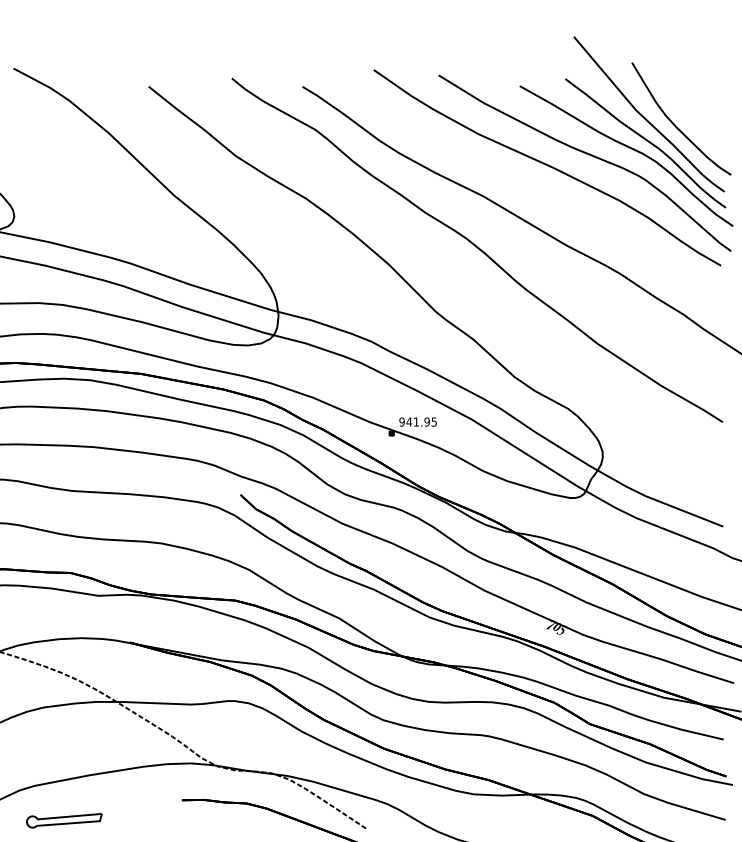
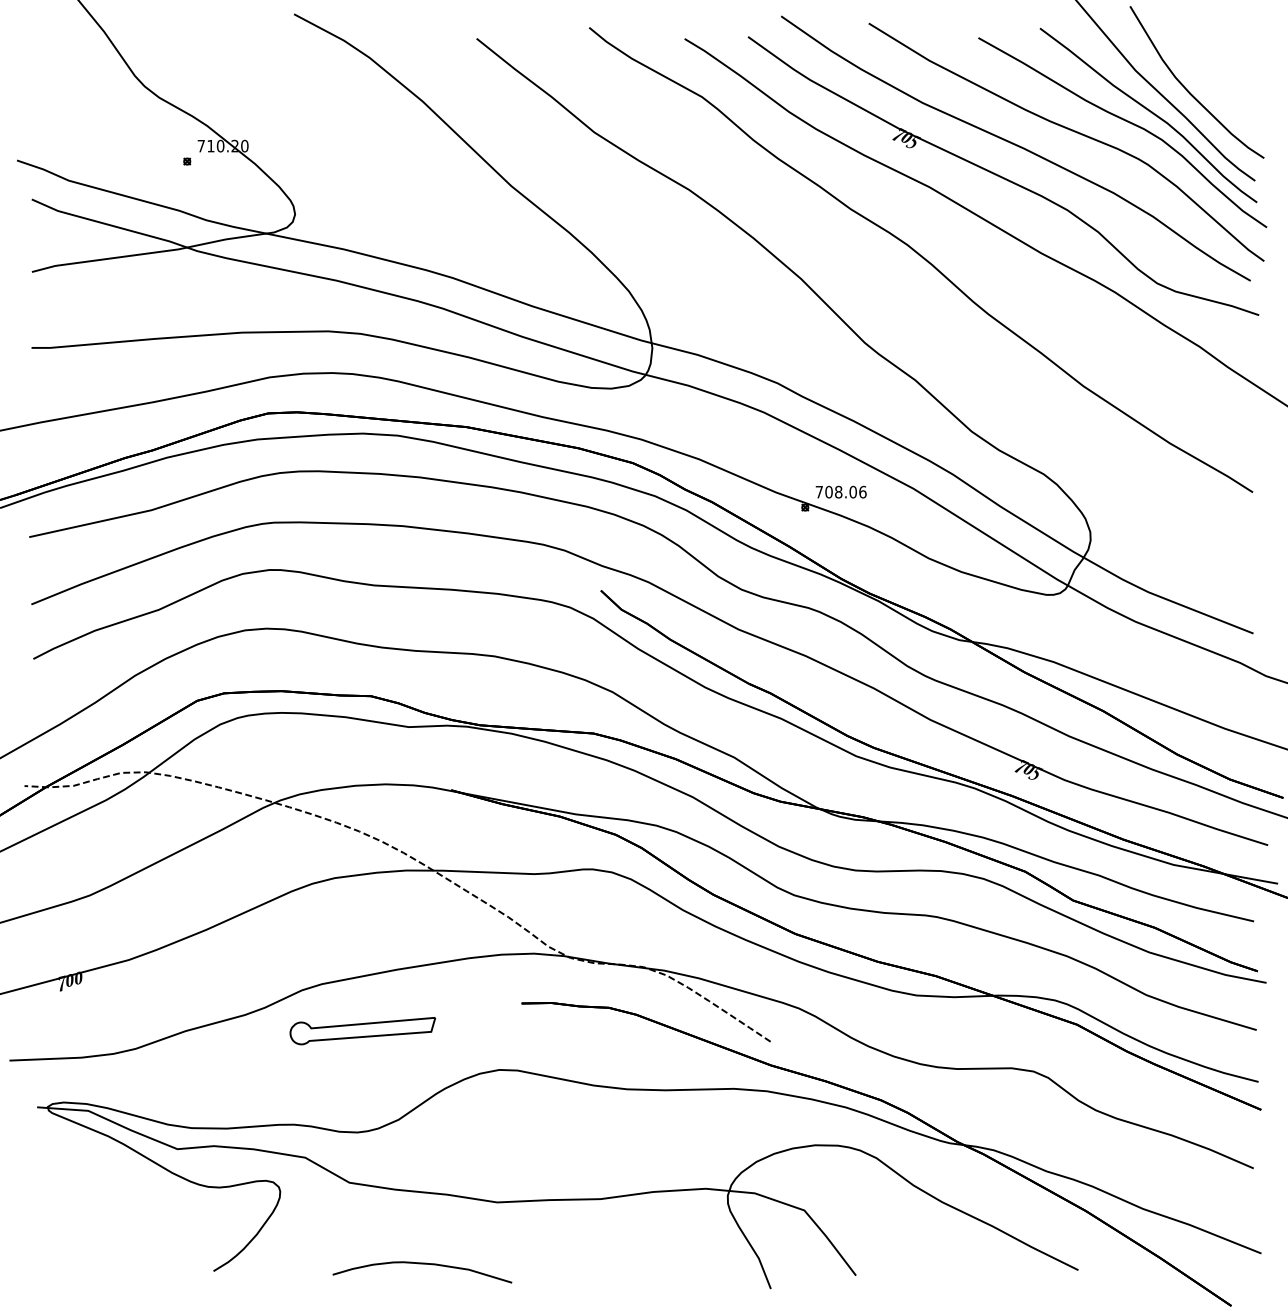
part: (538, 187) -> (1003, 175), added
text: (417, 421) -> (840, 491), 941.95 -> 708.06
part: (64, 820) -> (362, 1031), size x1.43

